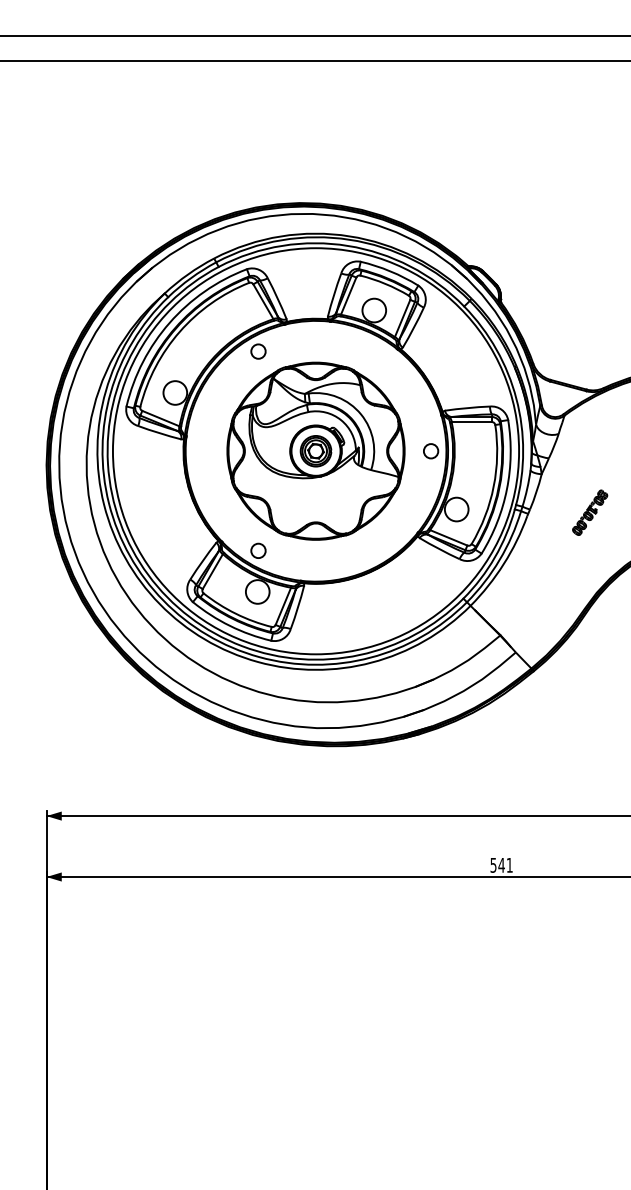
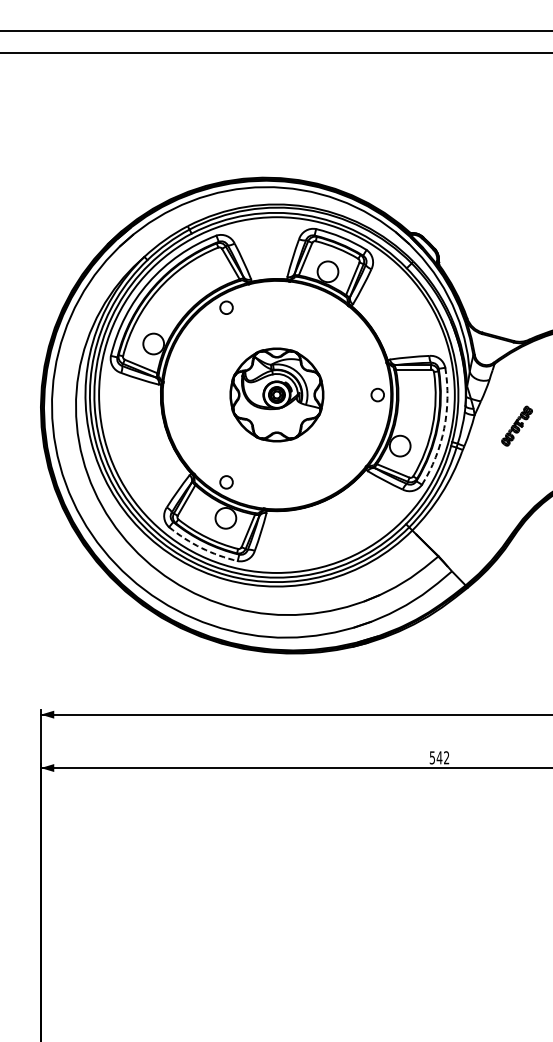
part: (315, 450) -> (276, 394), size x0.6
arc: (506, 489) -> (443, 428), solid -> dashed
part: (590, 512) -> (517, 425), moved
arc: (229, 625) -> (201, 547), solid -> dashed
text: (509, 864) -> (446, 757), 541 -> 542

